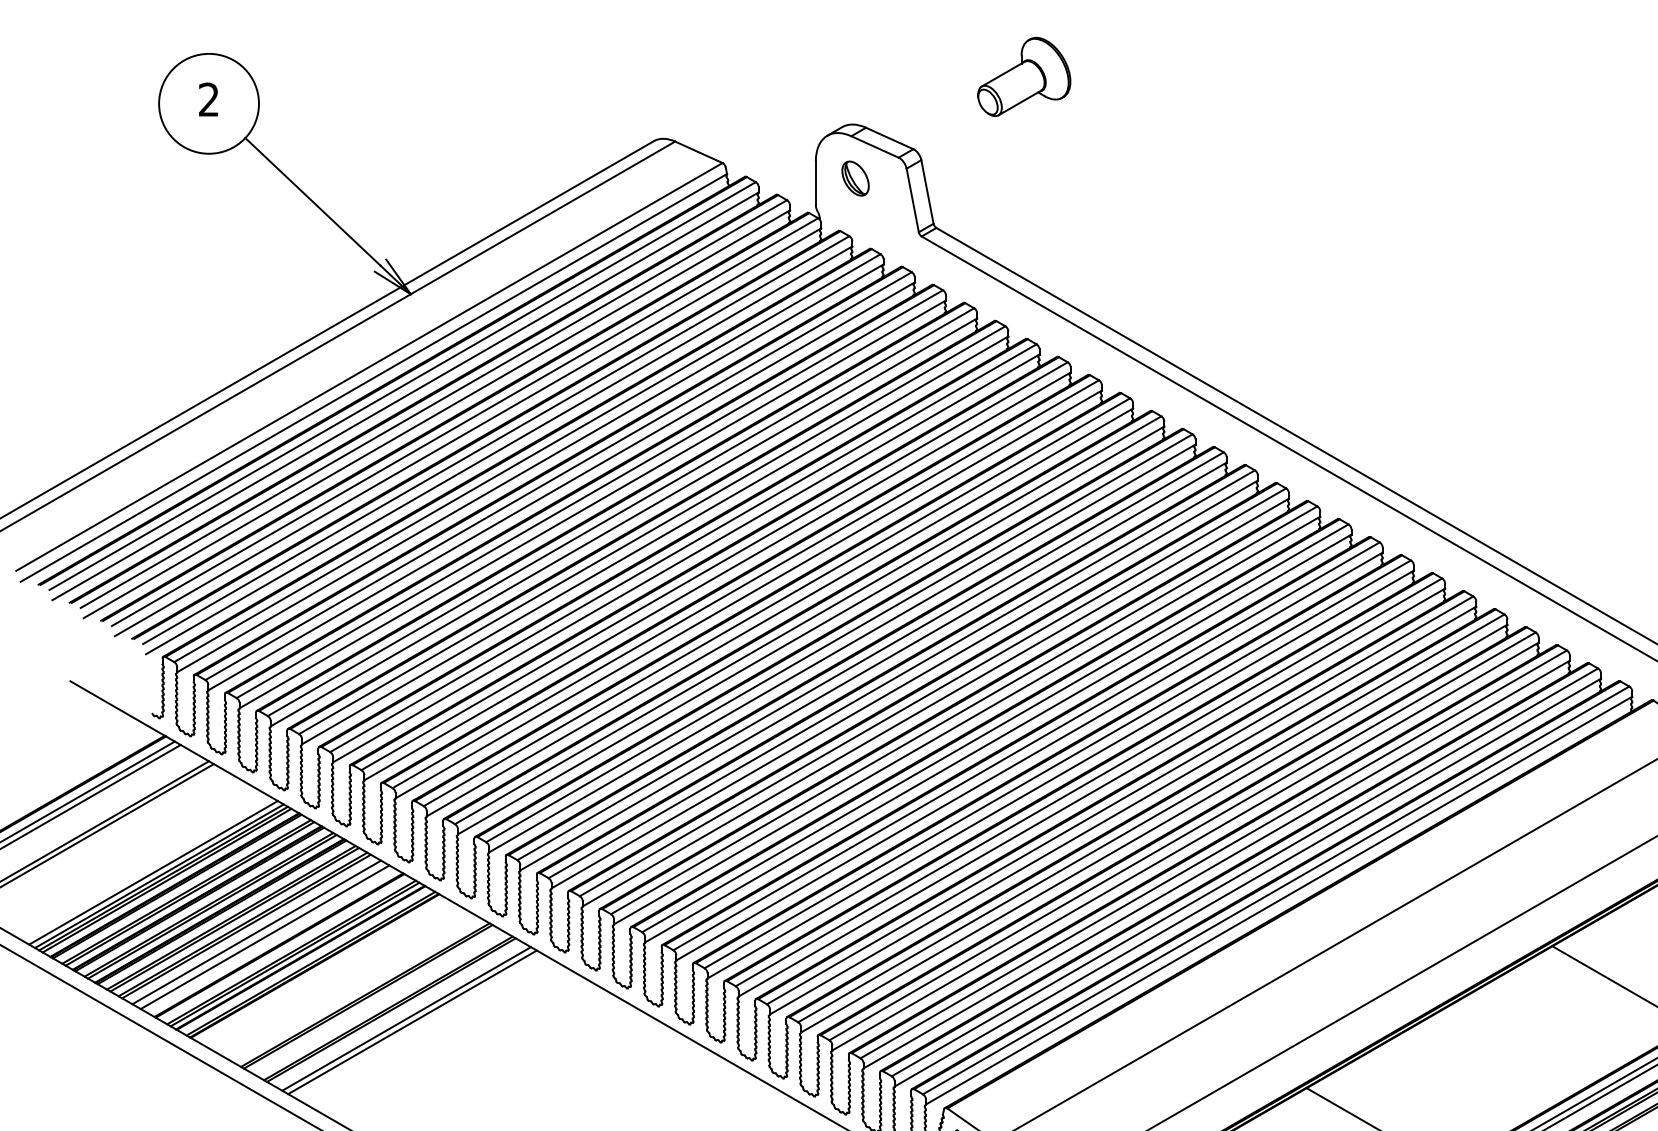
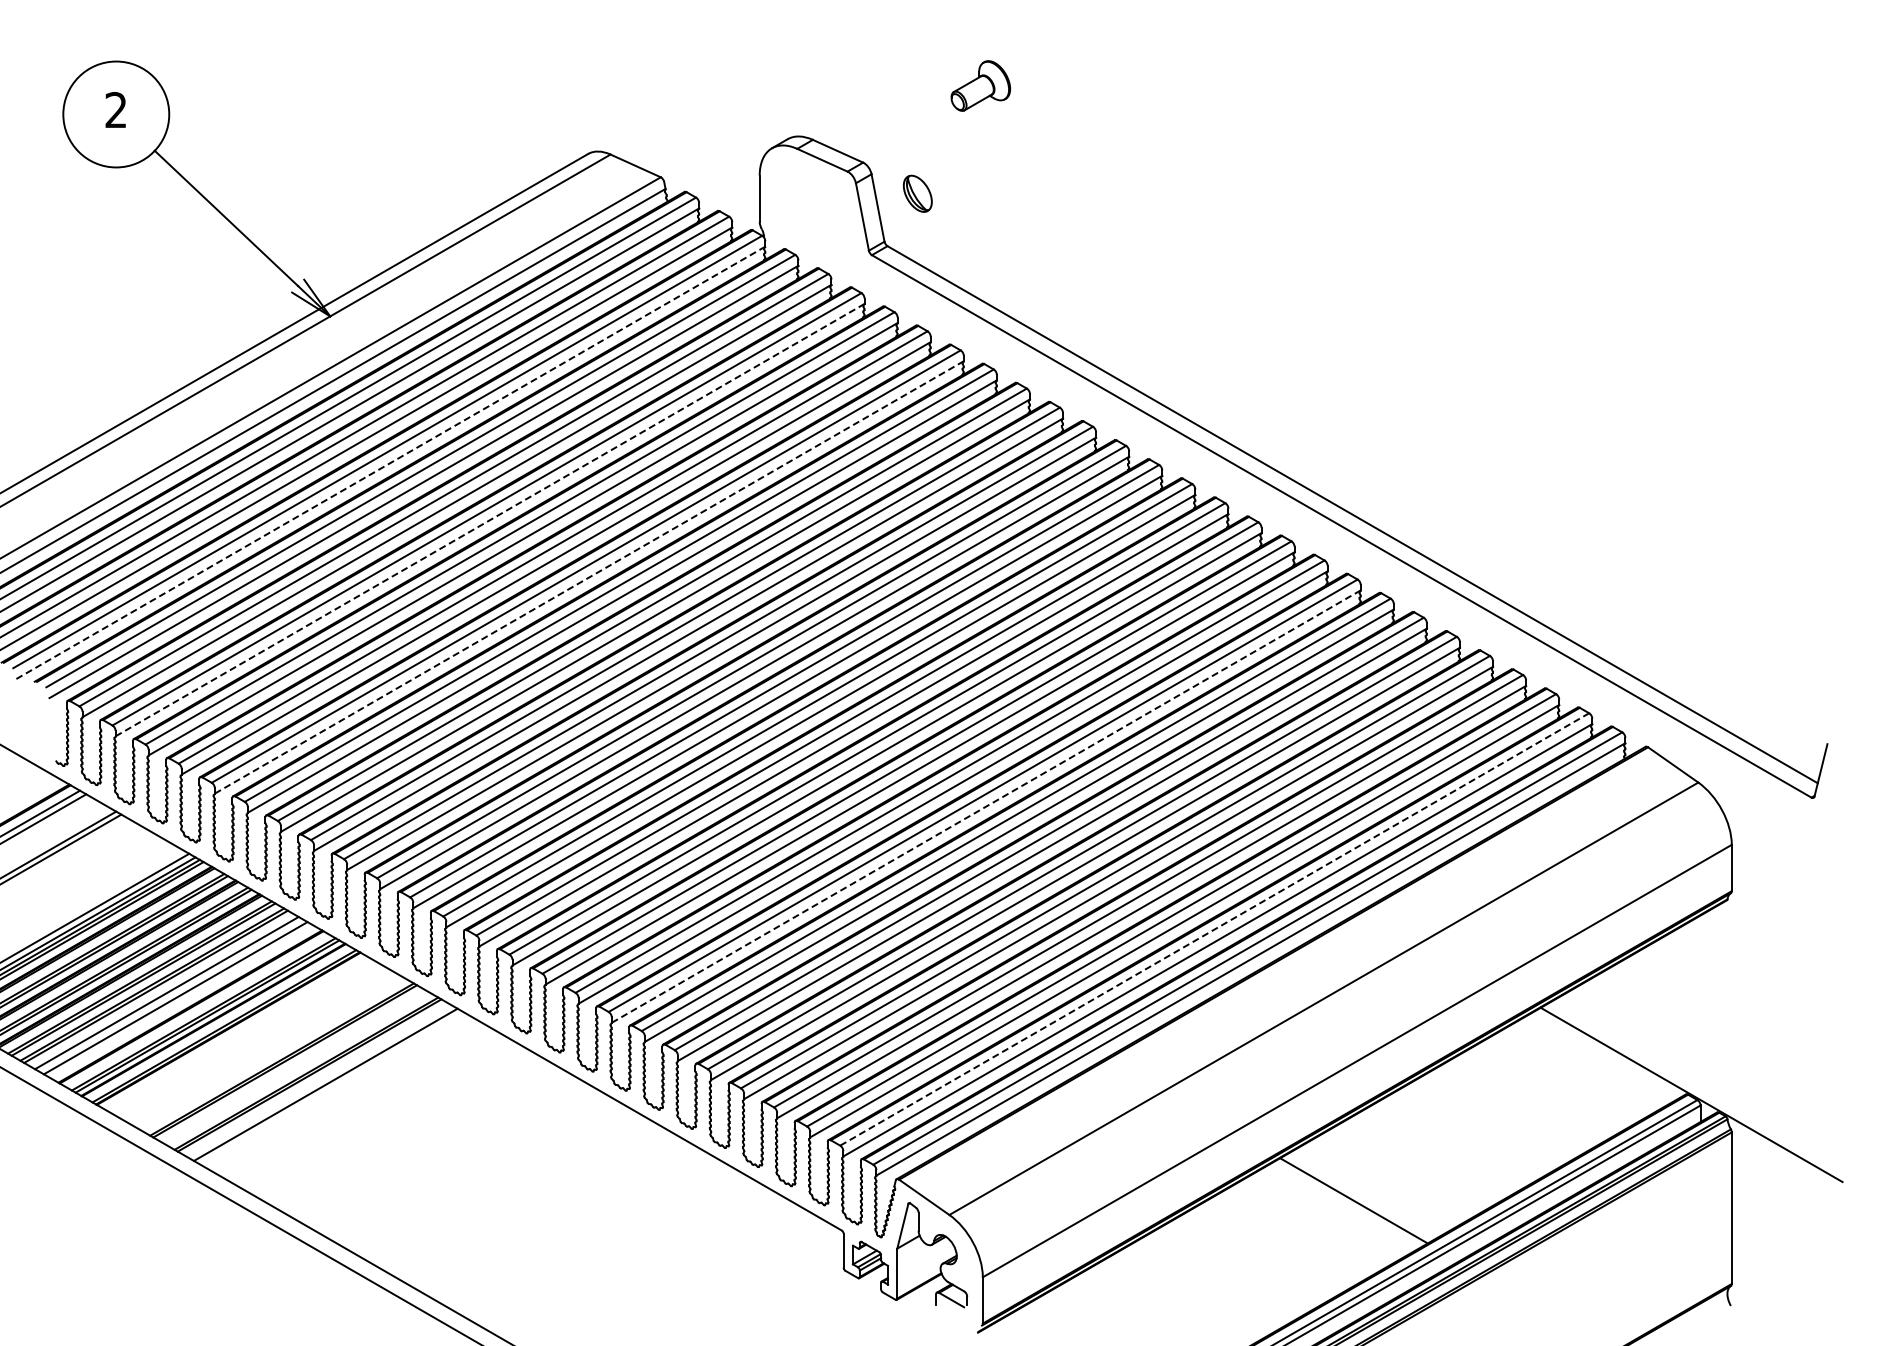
part: (1024, 76) -> (980, 85), size x0.6
part: (855, 178) -> (917, 193), moved
line: (468, 432) -> (391, 462), solid -> dashed
line: (561, 485) -> (490, 519), solid -> dashed
line: (655, 540) -> (589, 577), solid -> dashed
line: (1029, 756) -> (986, 806), solid -> dashed
line: (1245, 872) -> (1215, 929), solid -> dashed
line: (412, 1022) -> (331, 1088), removed

